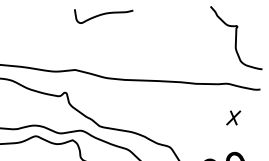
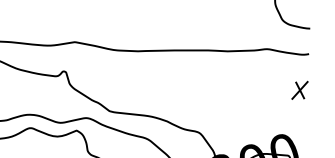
part: (233, 117) -> (299, 89), moved

